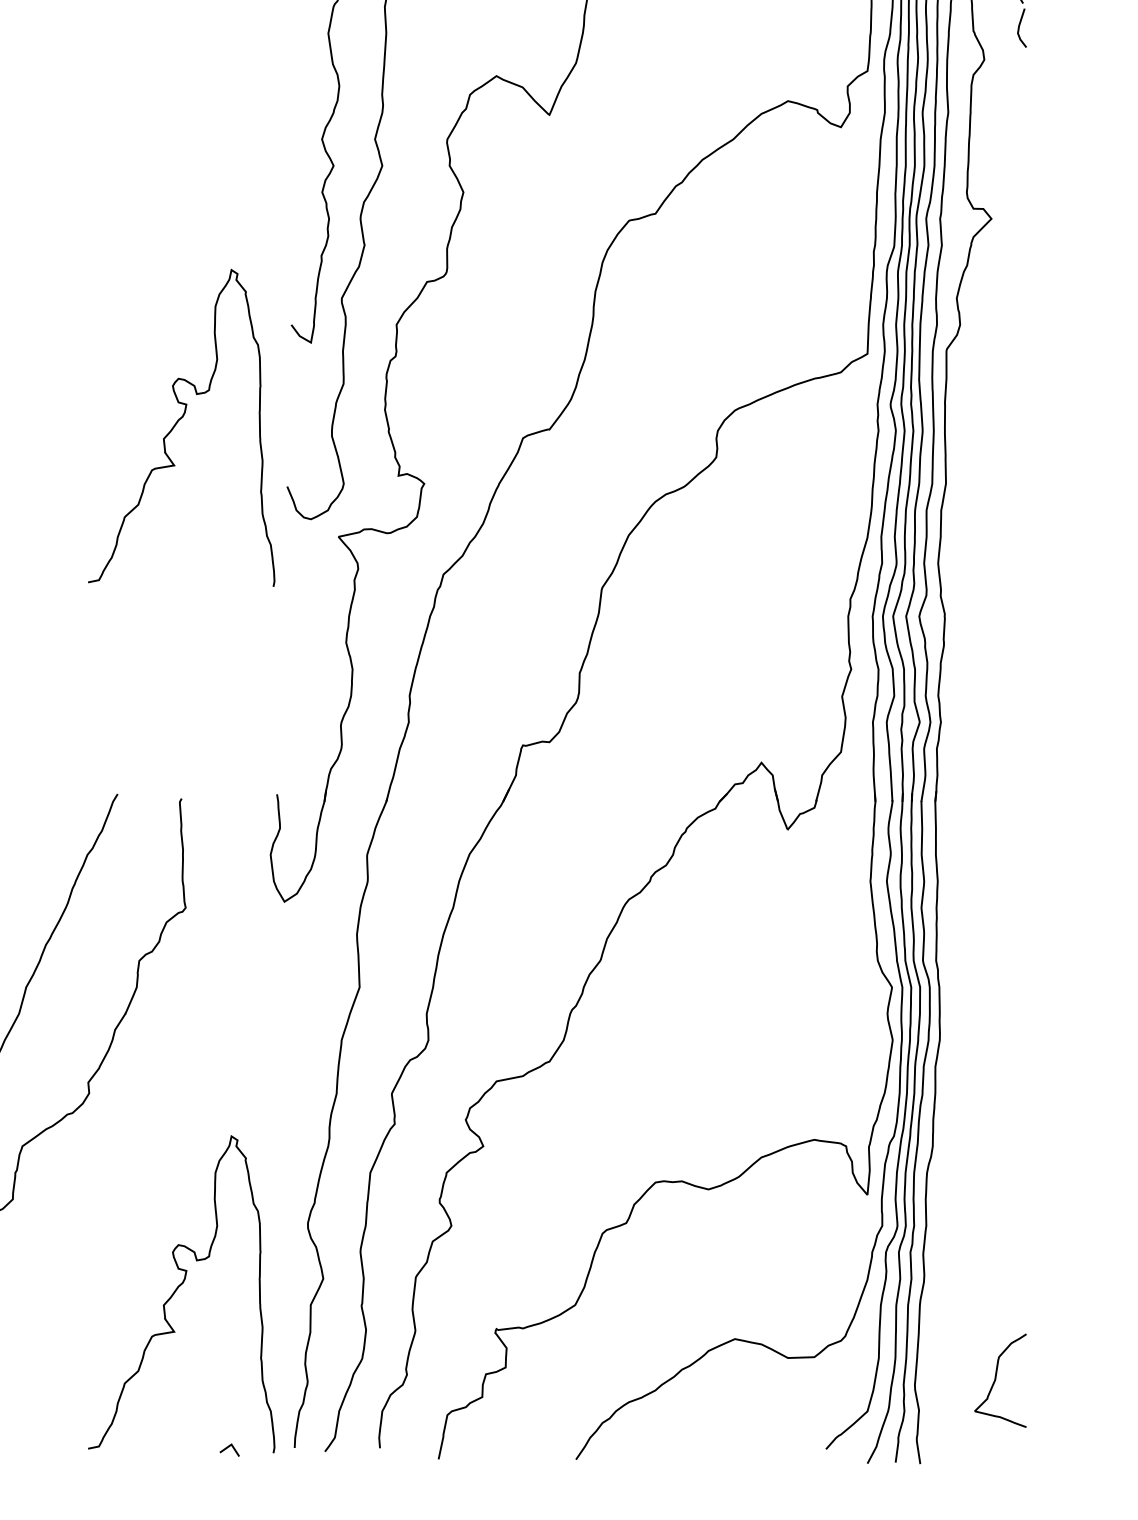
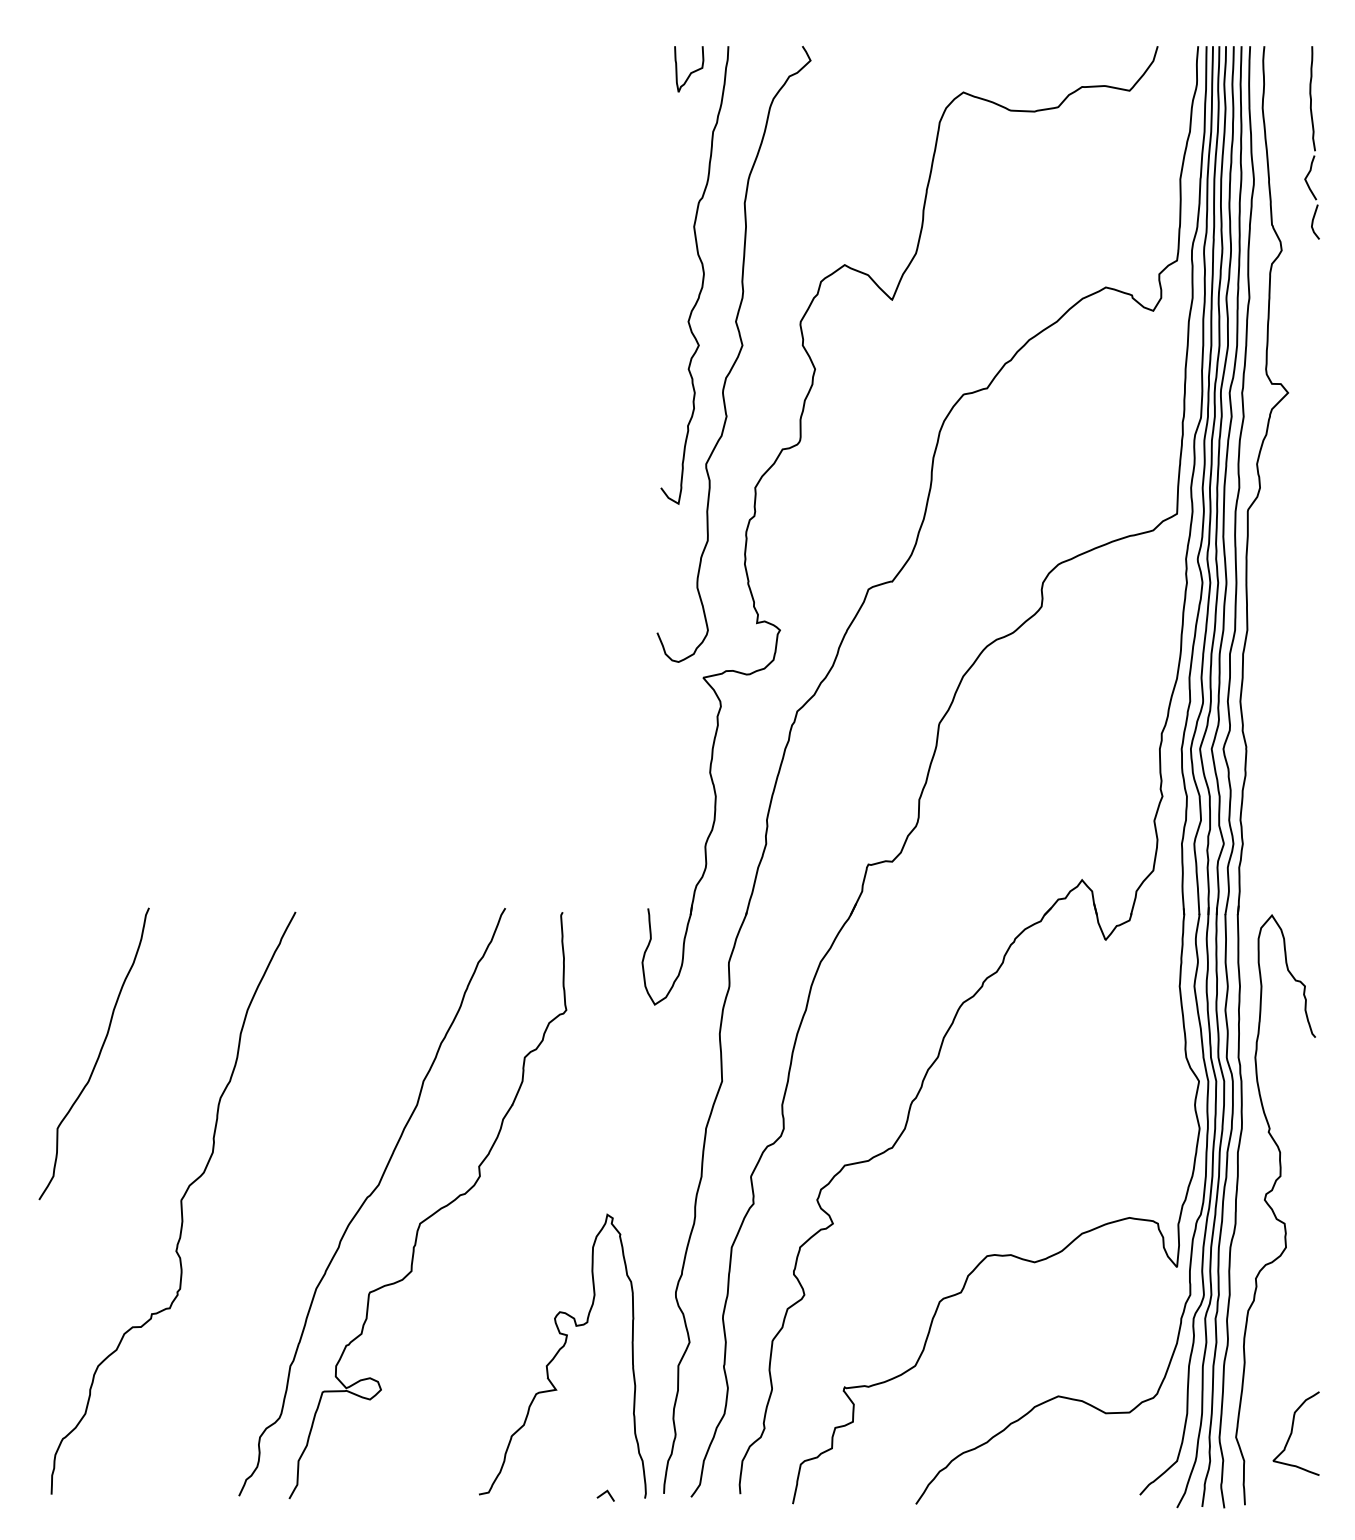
curve: (176, 424) -> (558, 577), removed
curve: (975, 1130) -> (1273, 1209), added

